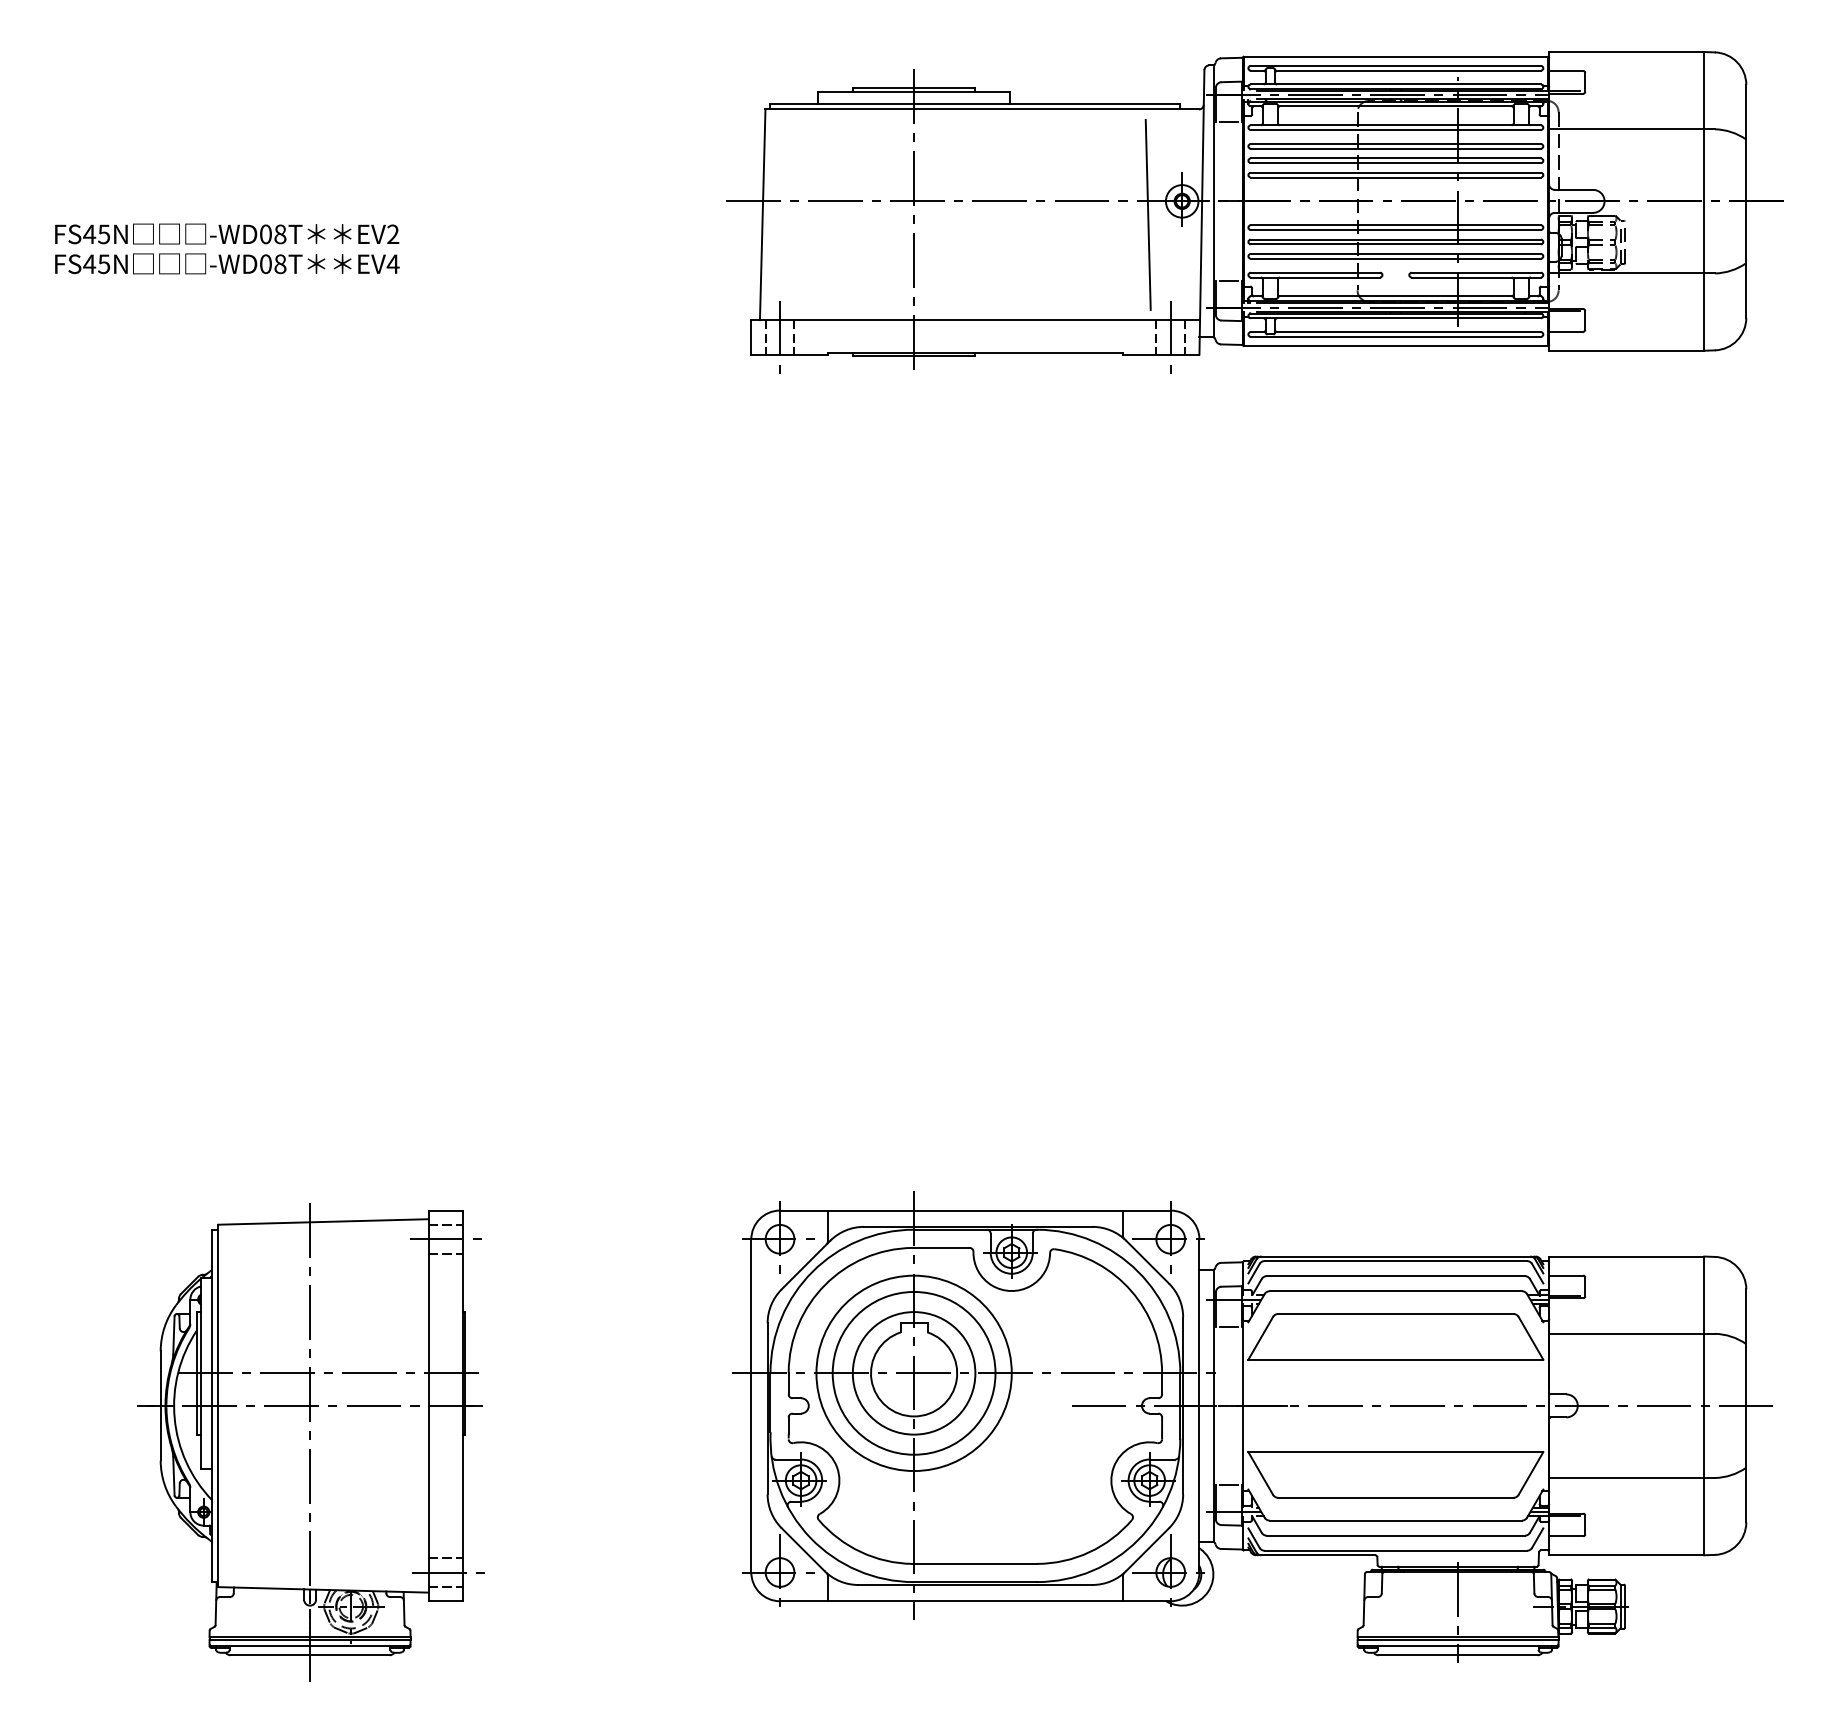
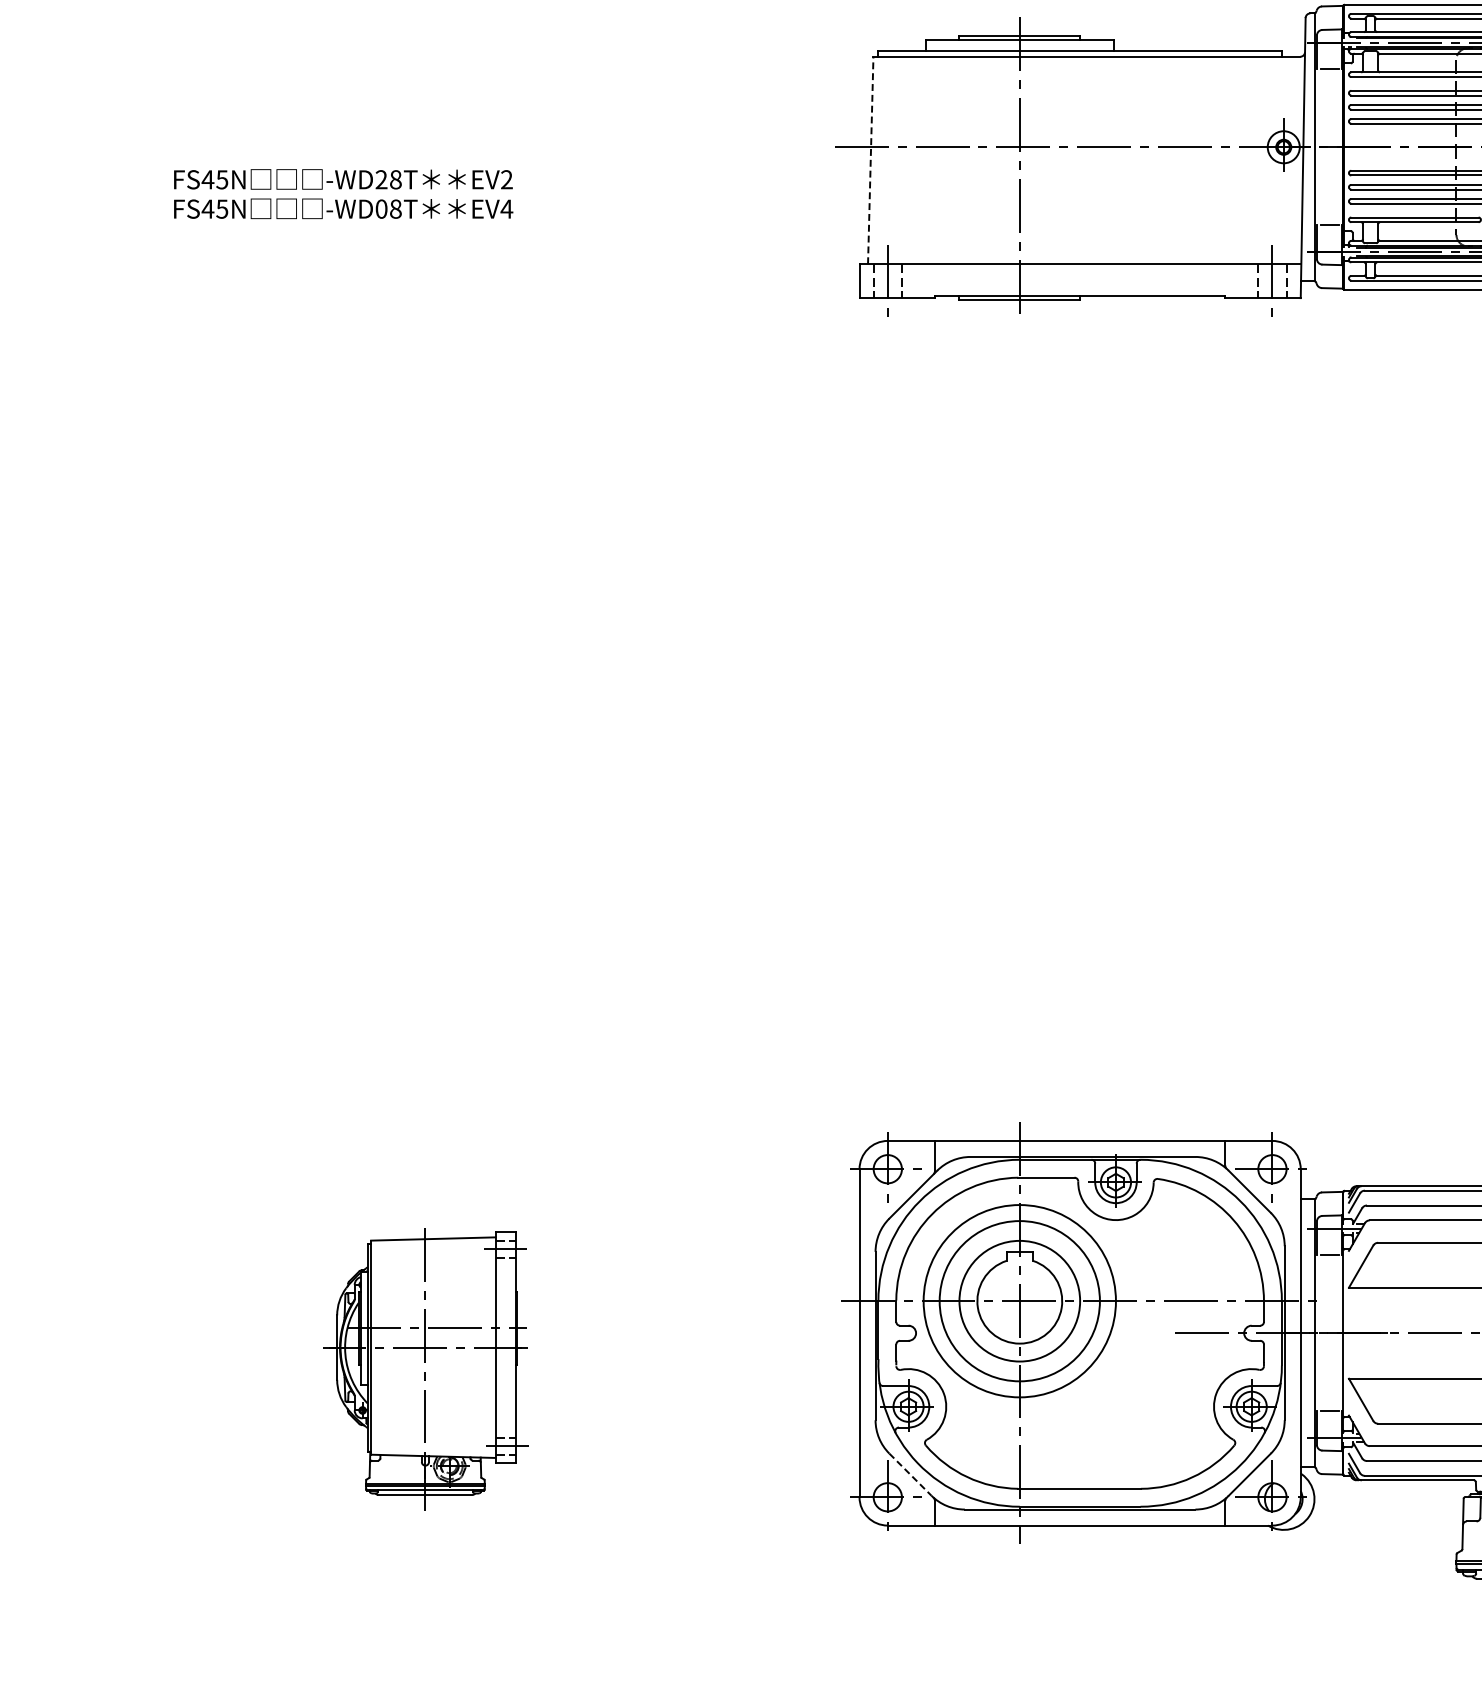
line: (762, 214) -> (870, 160), solid -> dashed
line: (1147, 214) -> (1249, 160), removed
text: (265, 234) -> (381, 179), -WD08T -> -WD28T
part: (310, 1442) -> (425, 1369), size x0.6
line: (803, 1549) -> (910, 1474), solid -> dashed

